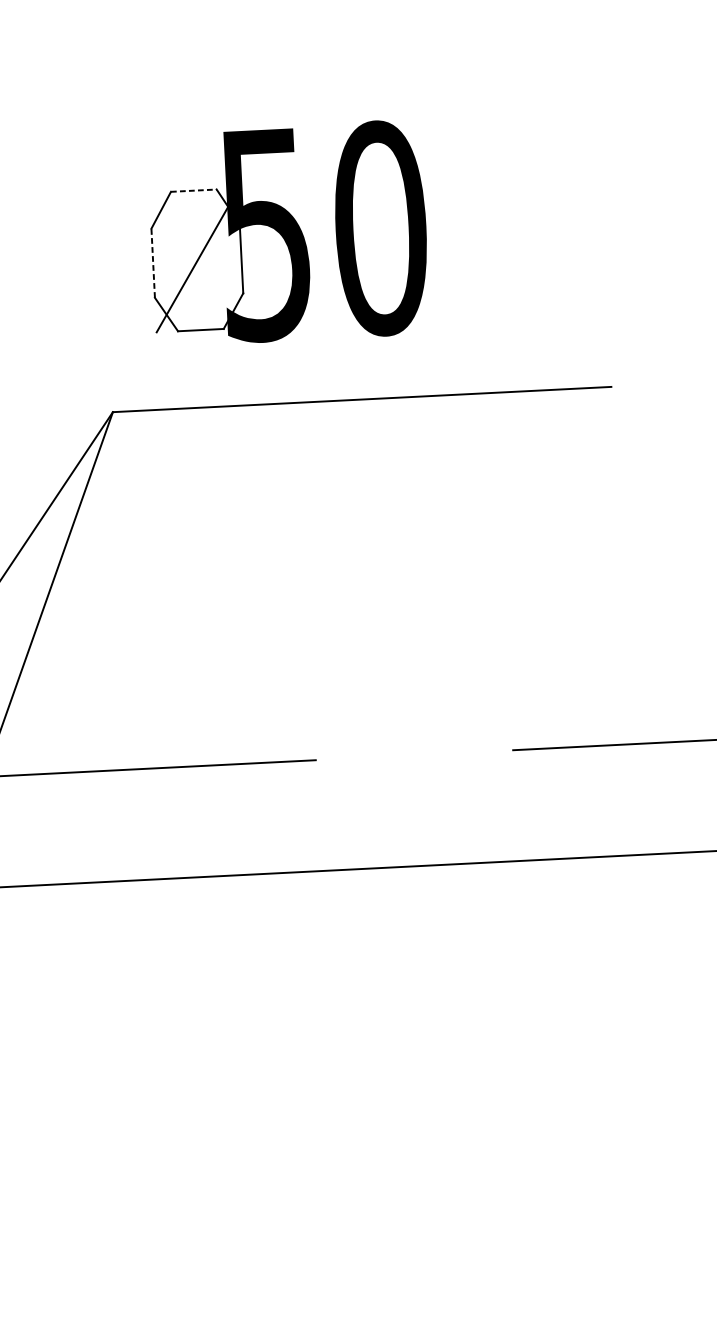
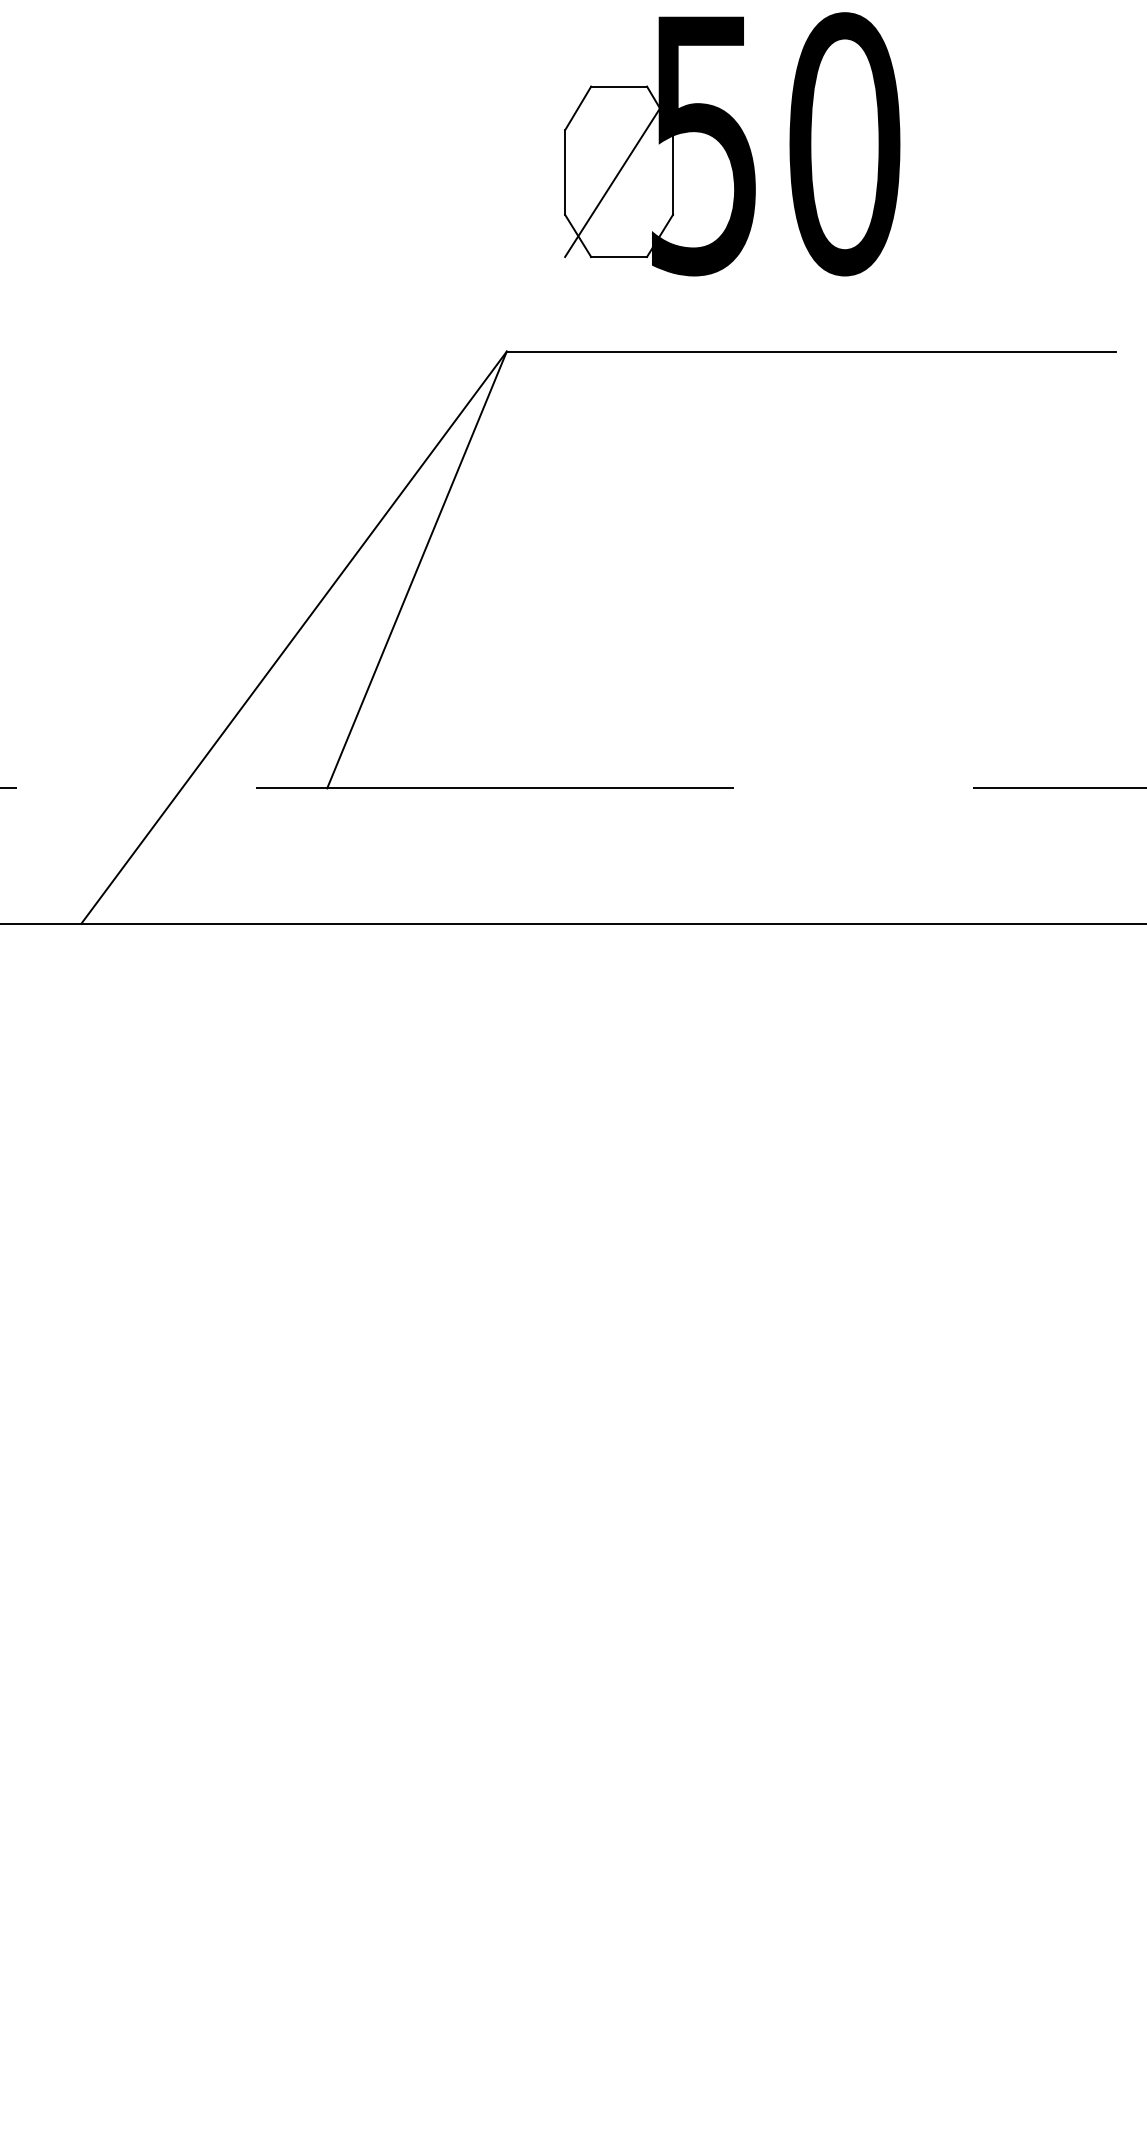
line: (194, 190) -> (619, 86), dashed -> solid
line: (153, 263) -> (565, 172), dashed -> solid

